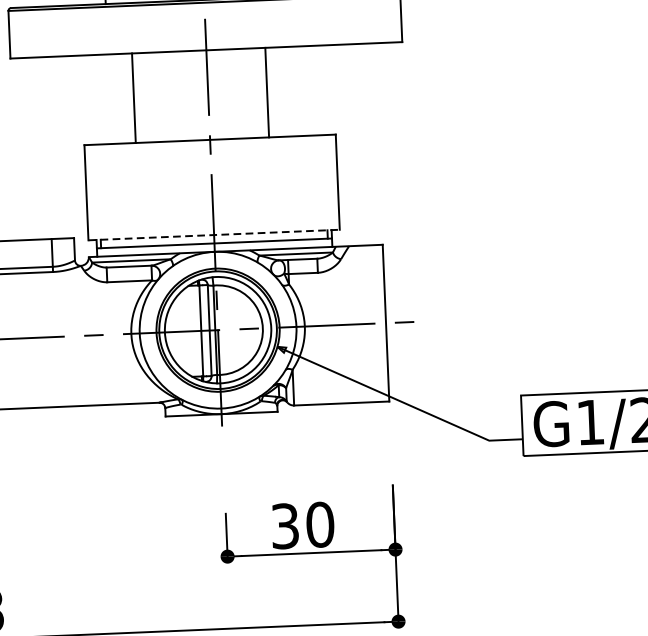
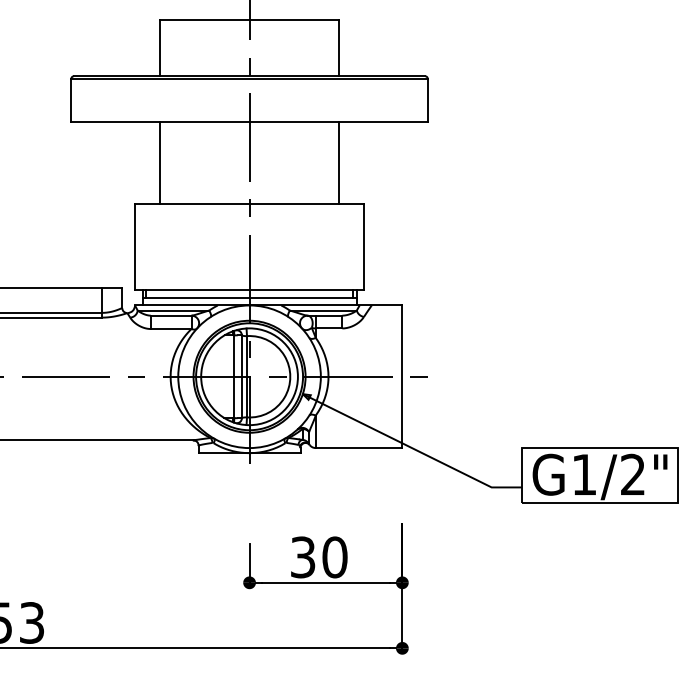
line: (267, 92) -> (339, 162), moved
line: (133, 97) -> (159, 162), moved
line: (215, 235) -> (250, 290), dashed -> solid

